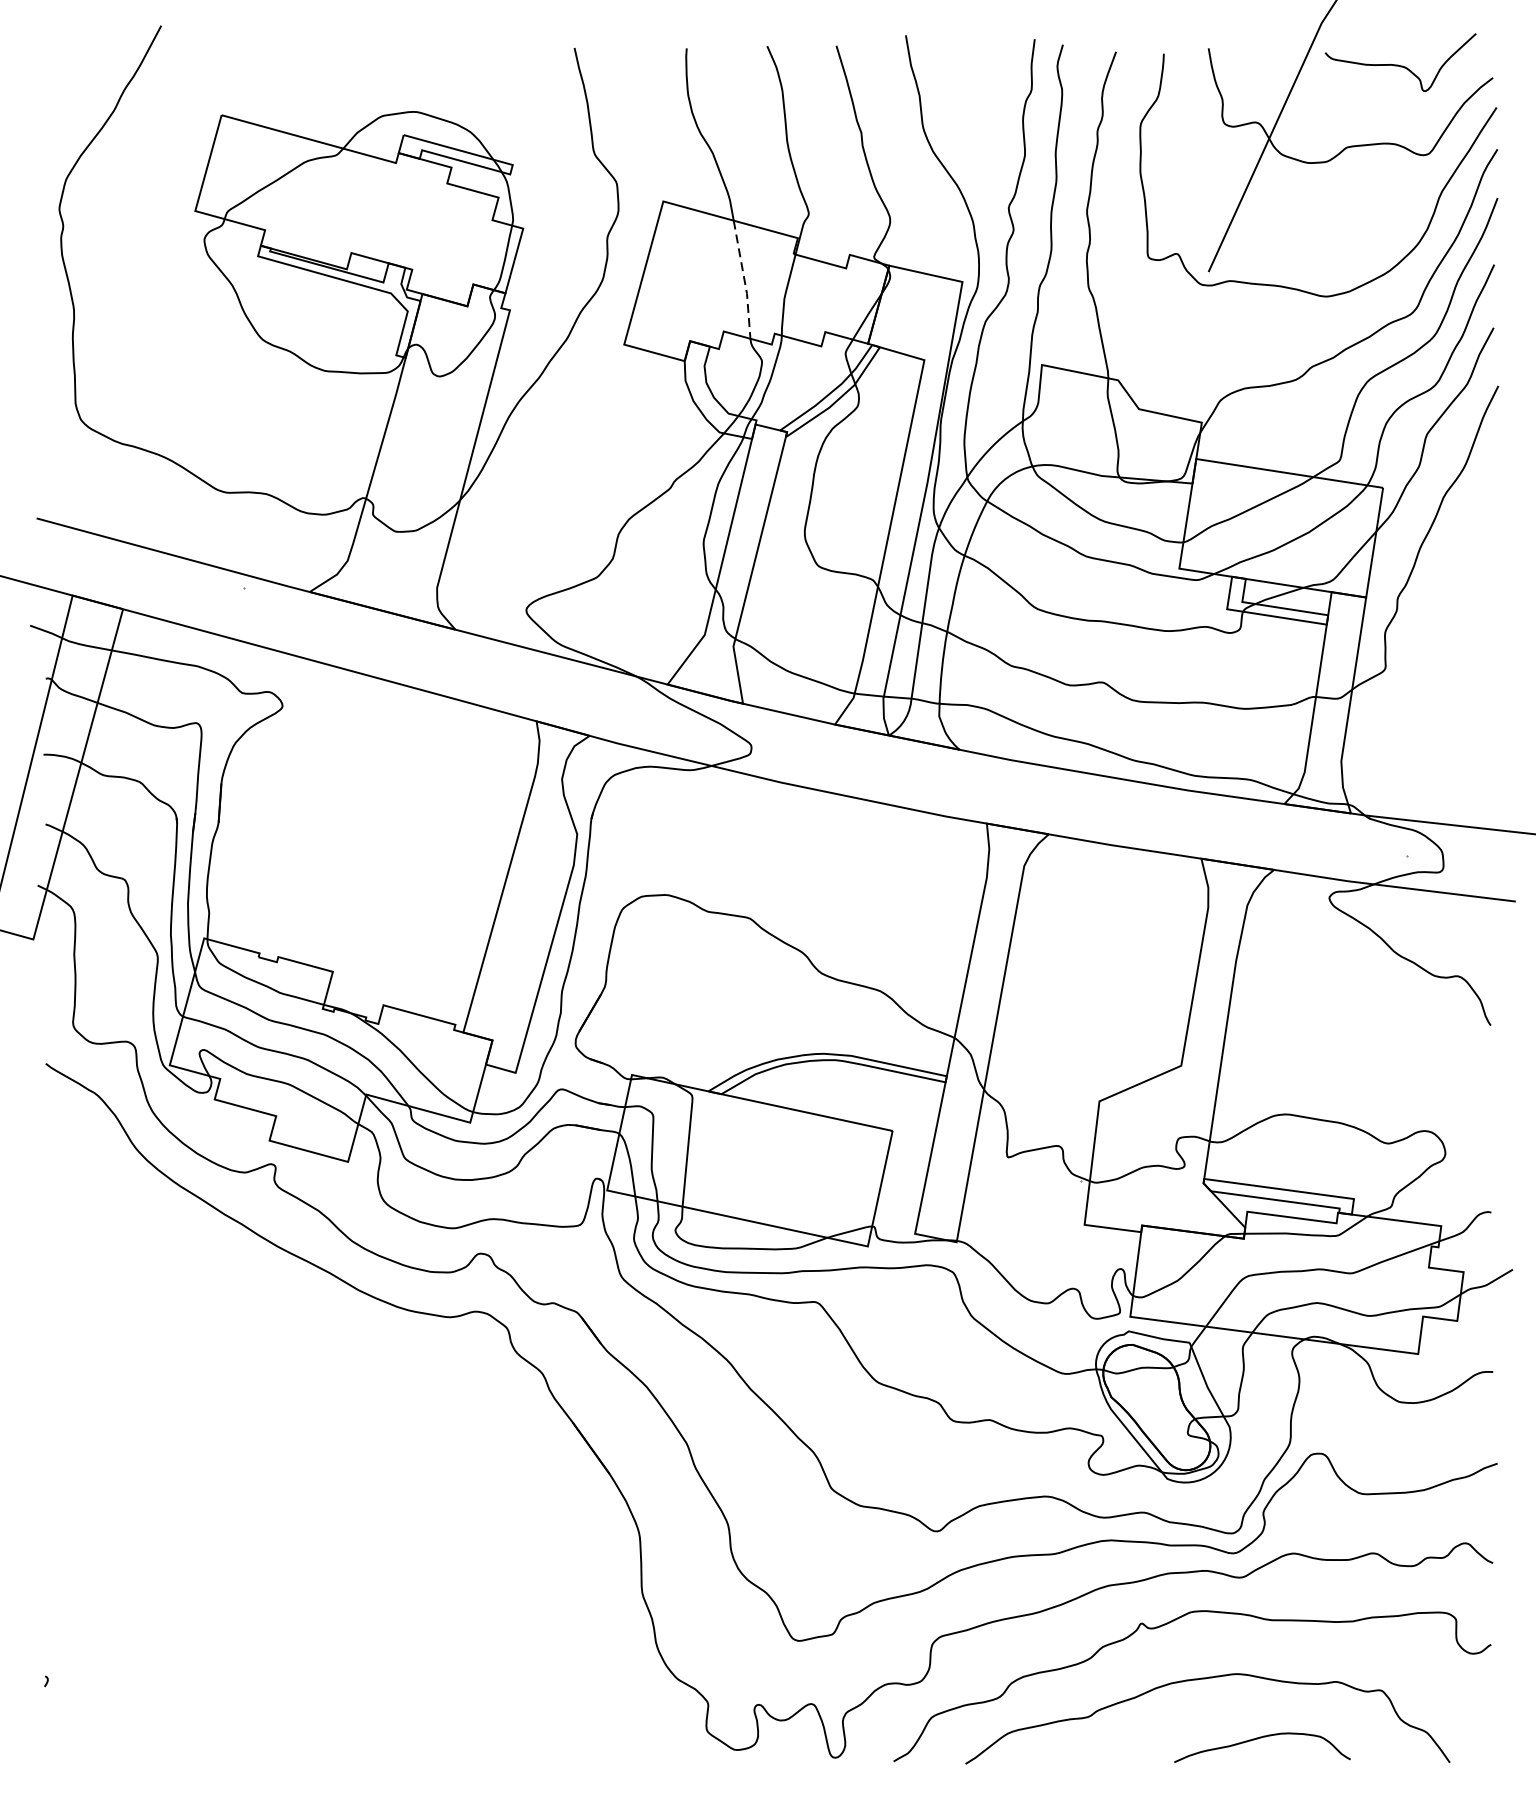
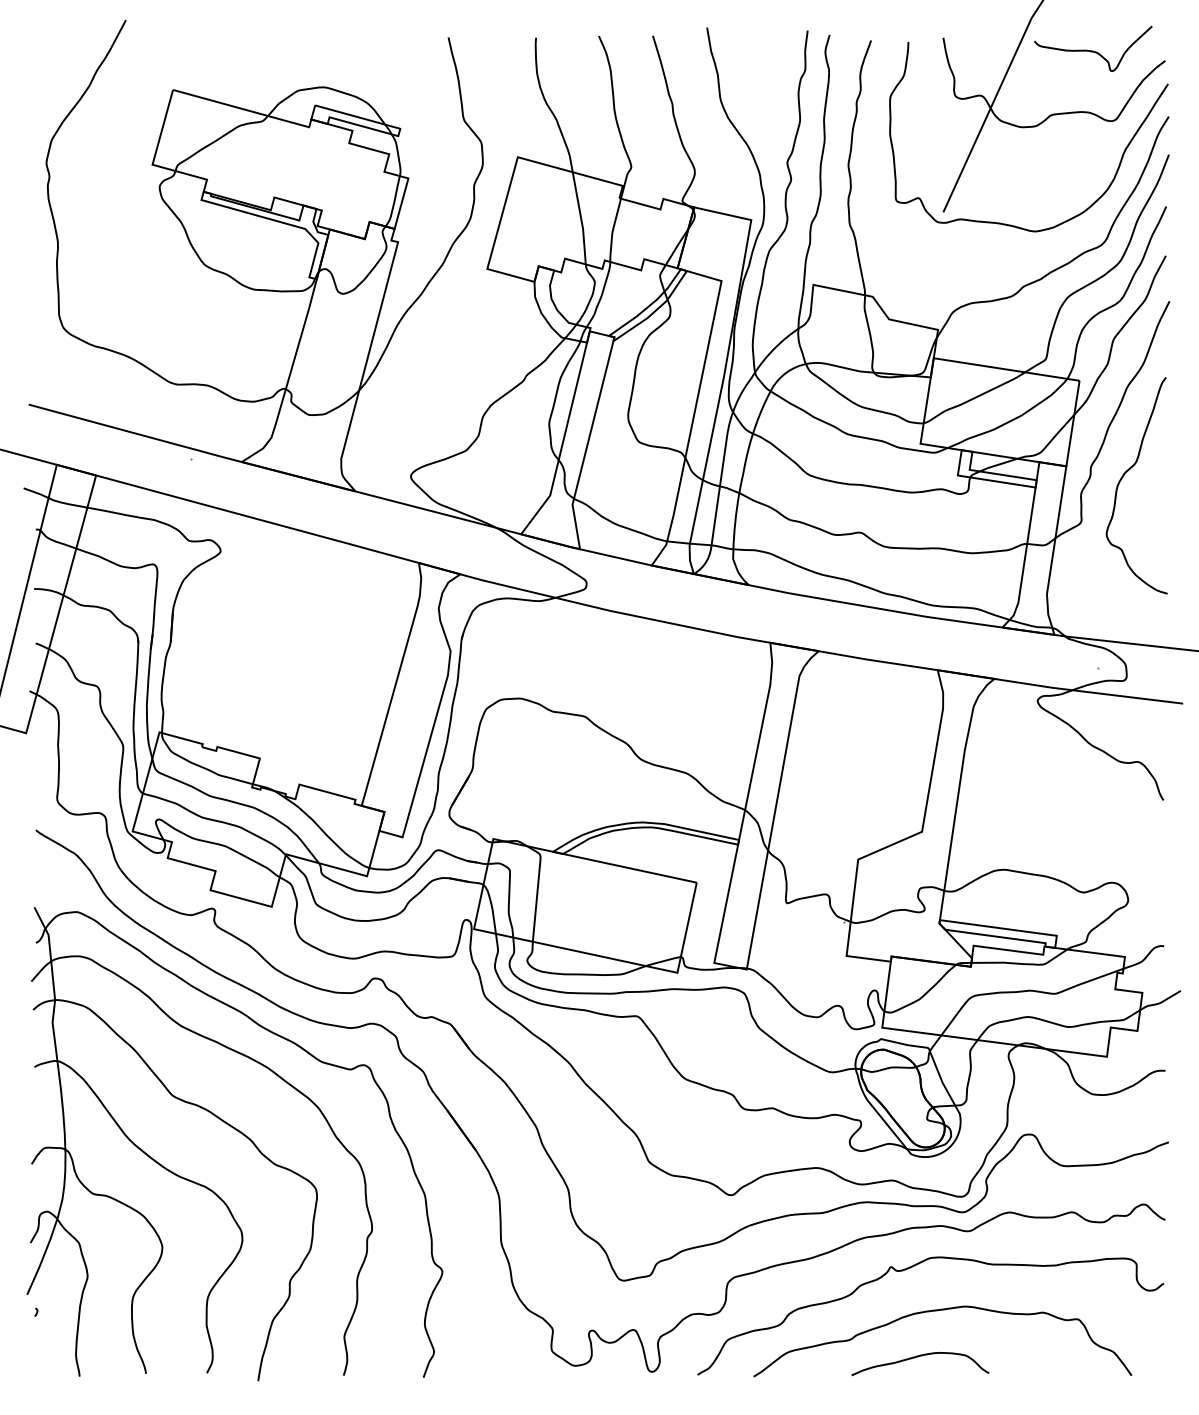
line: (744, 281) -> (581, 219), dashed -> solid
curve: (1439, 611) -> (1123, 477), added
part: (309, 1453) -> (241, 1134), added
curve: (1260, 1739) -> (918, 1357), moved

